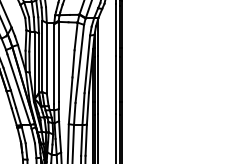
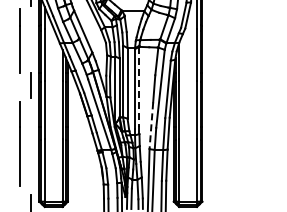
line: (58, 62) -> (139, 87), solid -> dashed
line: (70, 101) -> (151, 126), solid -> dashed

